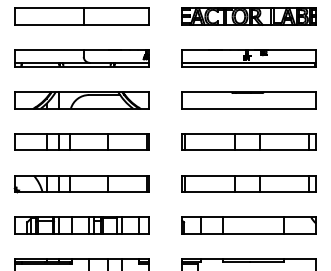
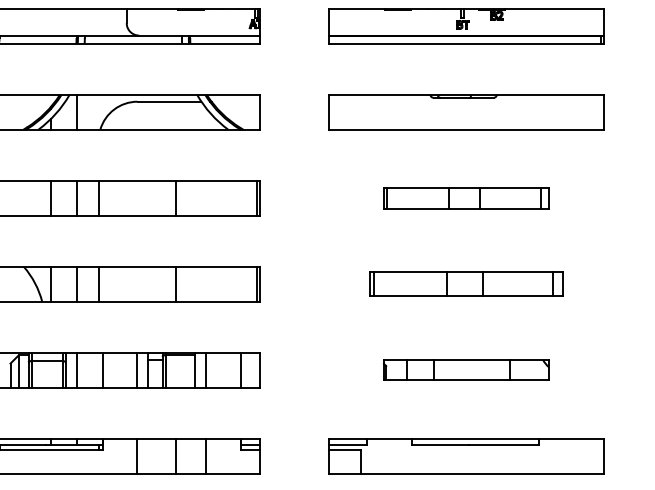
part: (248, 141) -> (465, 197), size x0.6
part: (248, 183) -> (465, 283), size x0.7
part: (248, 225) -> (465, 369), size x0.6

